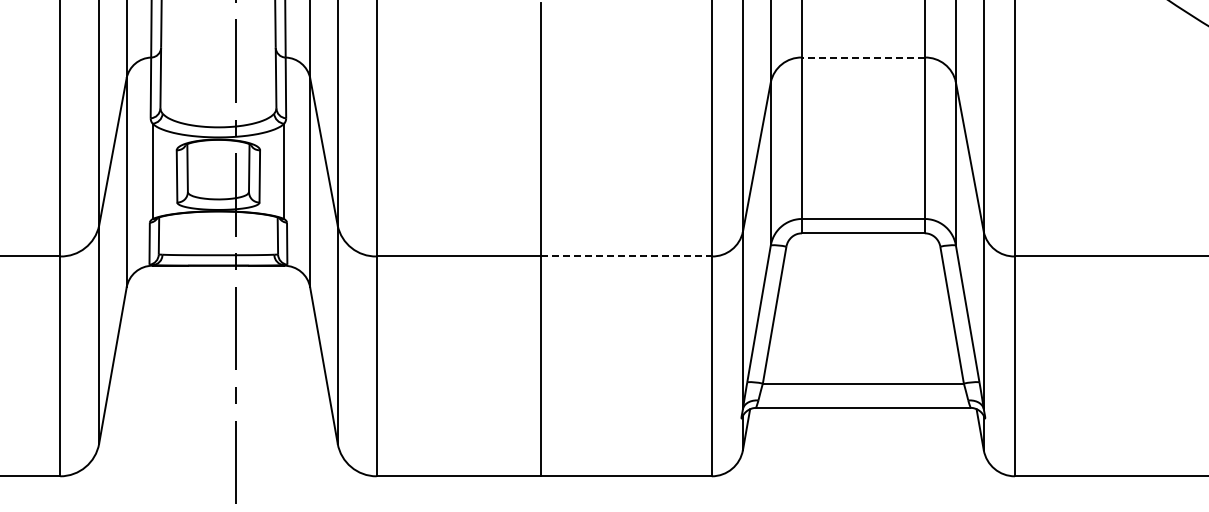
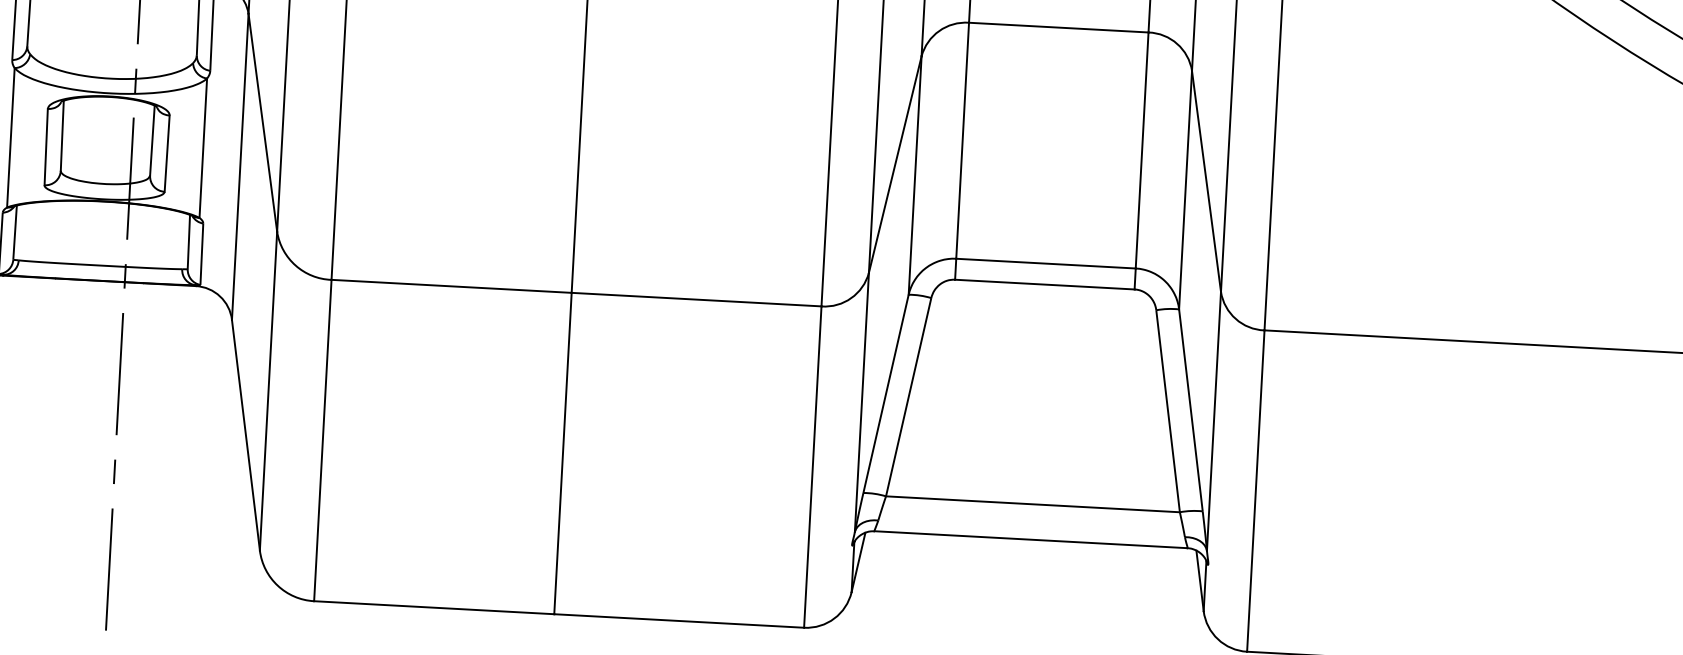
line: (862, 57) -> (1057, 27), dashed -> solid
line: (626, 256) -> (696, 299), dashed -> solid

